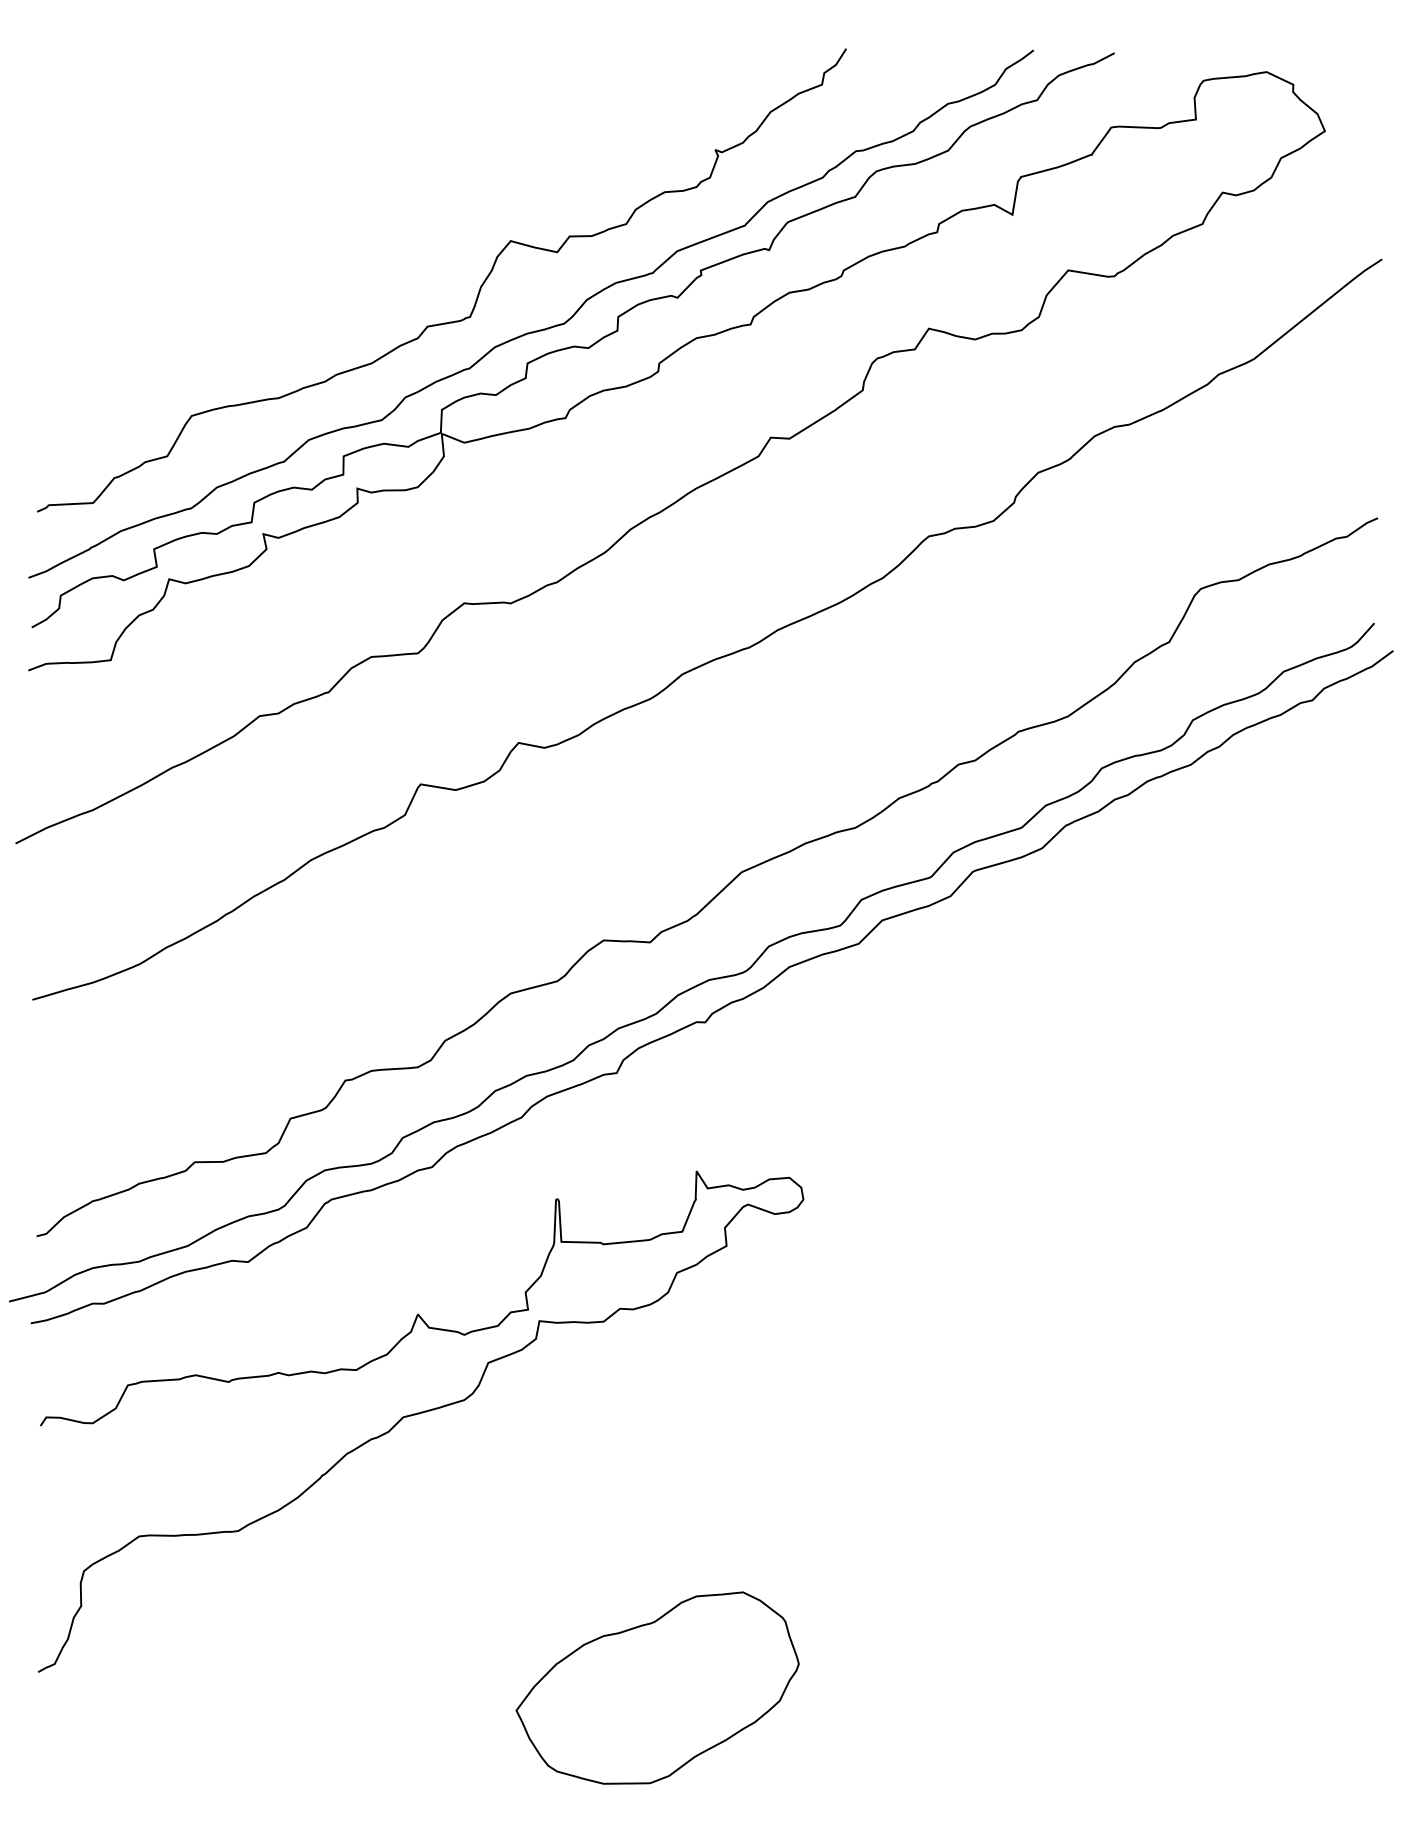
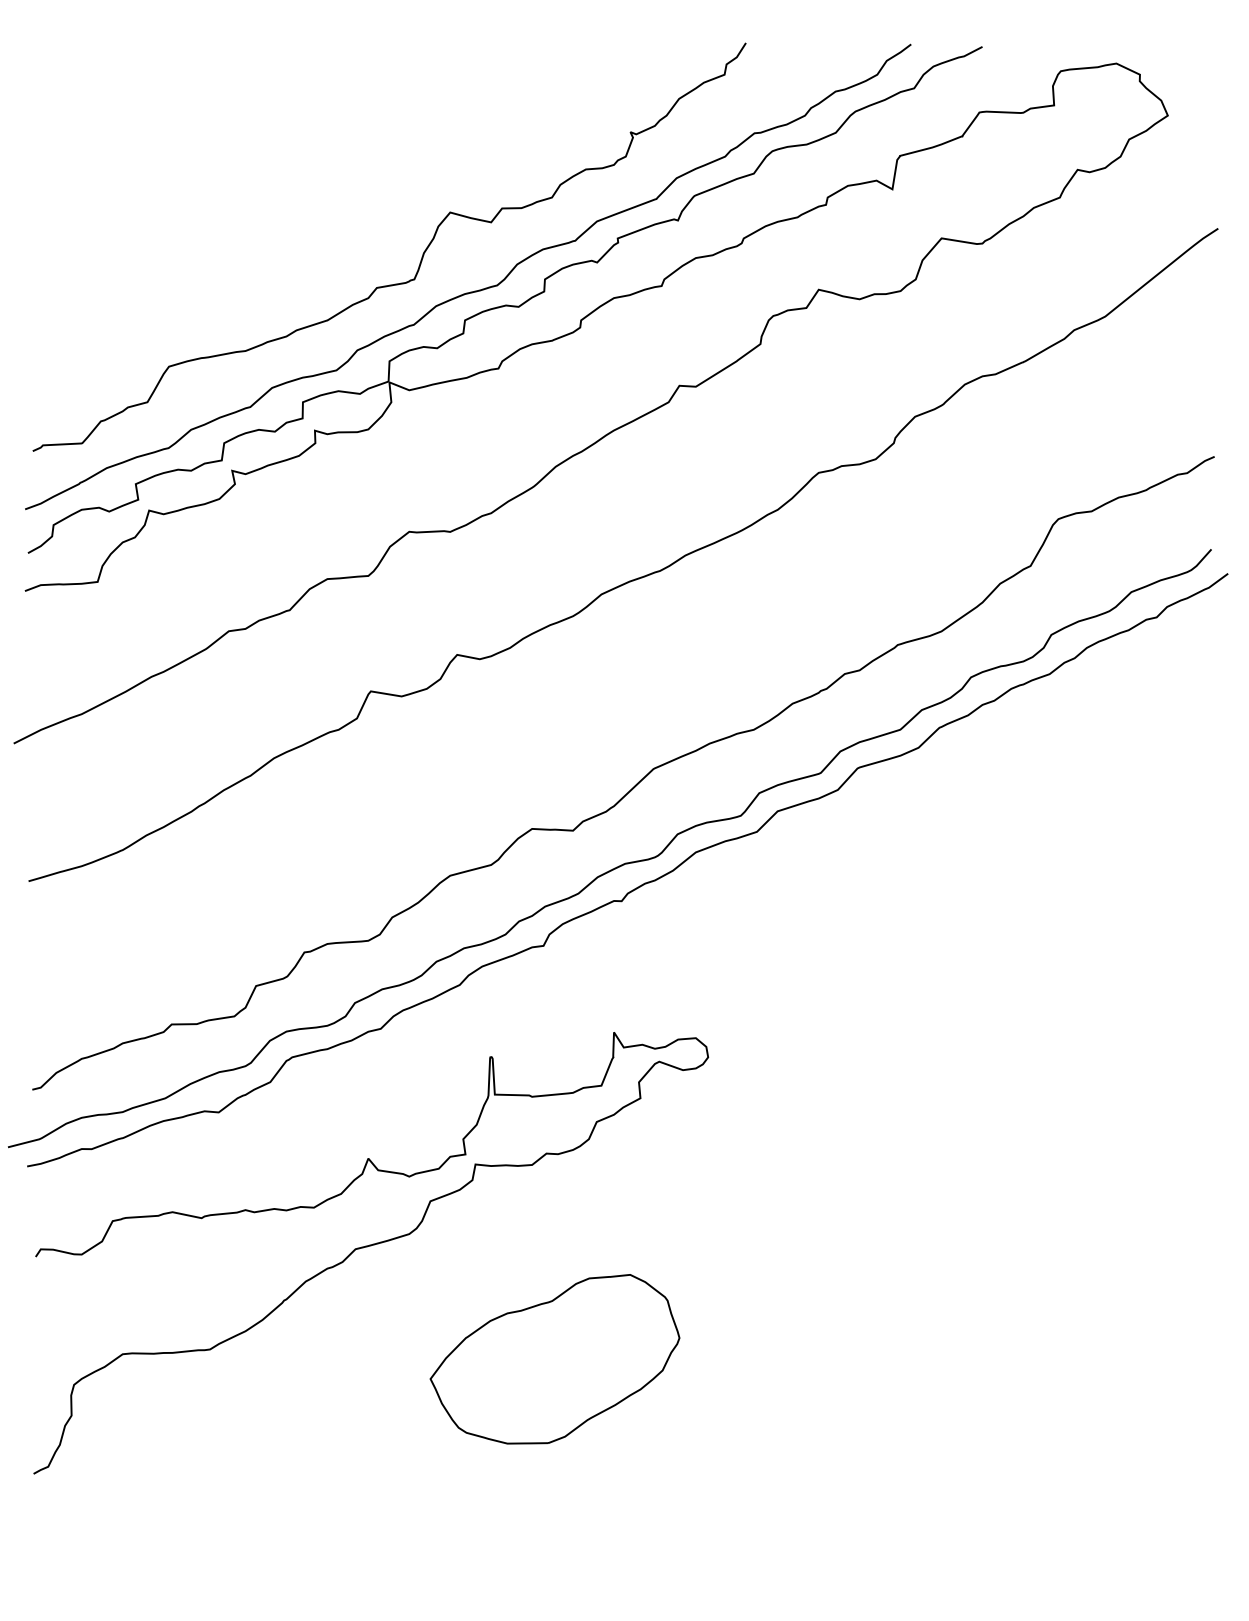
part: (657, 1687) -> (554, 1358), moved

